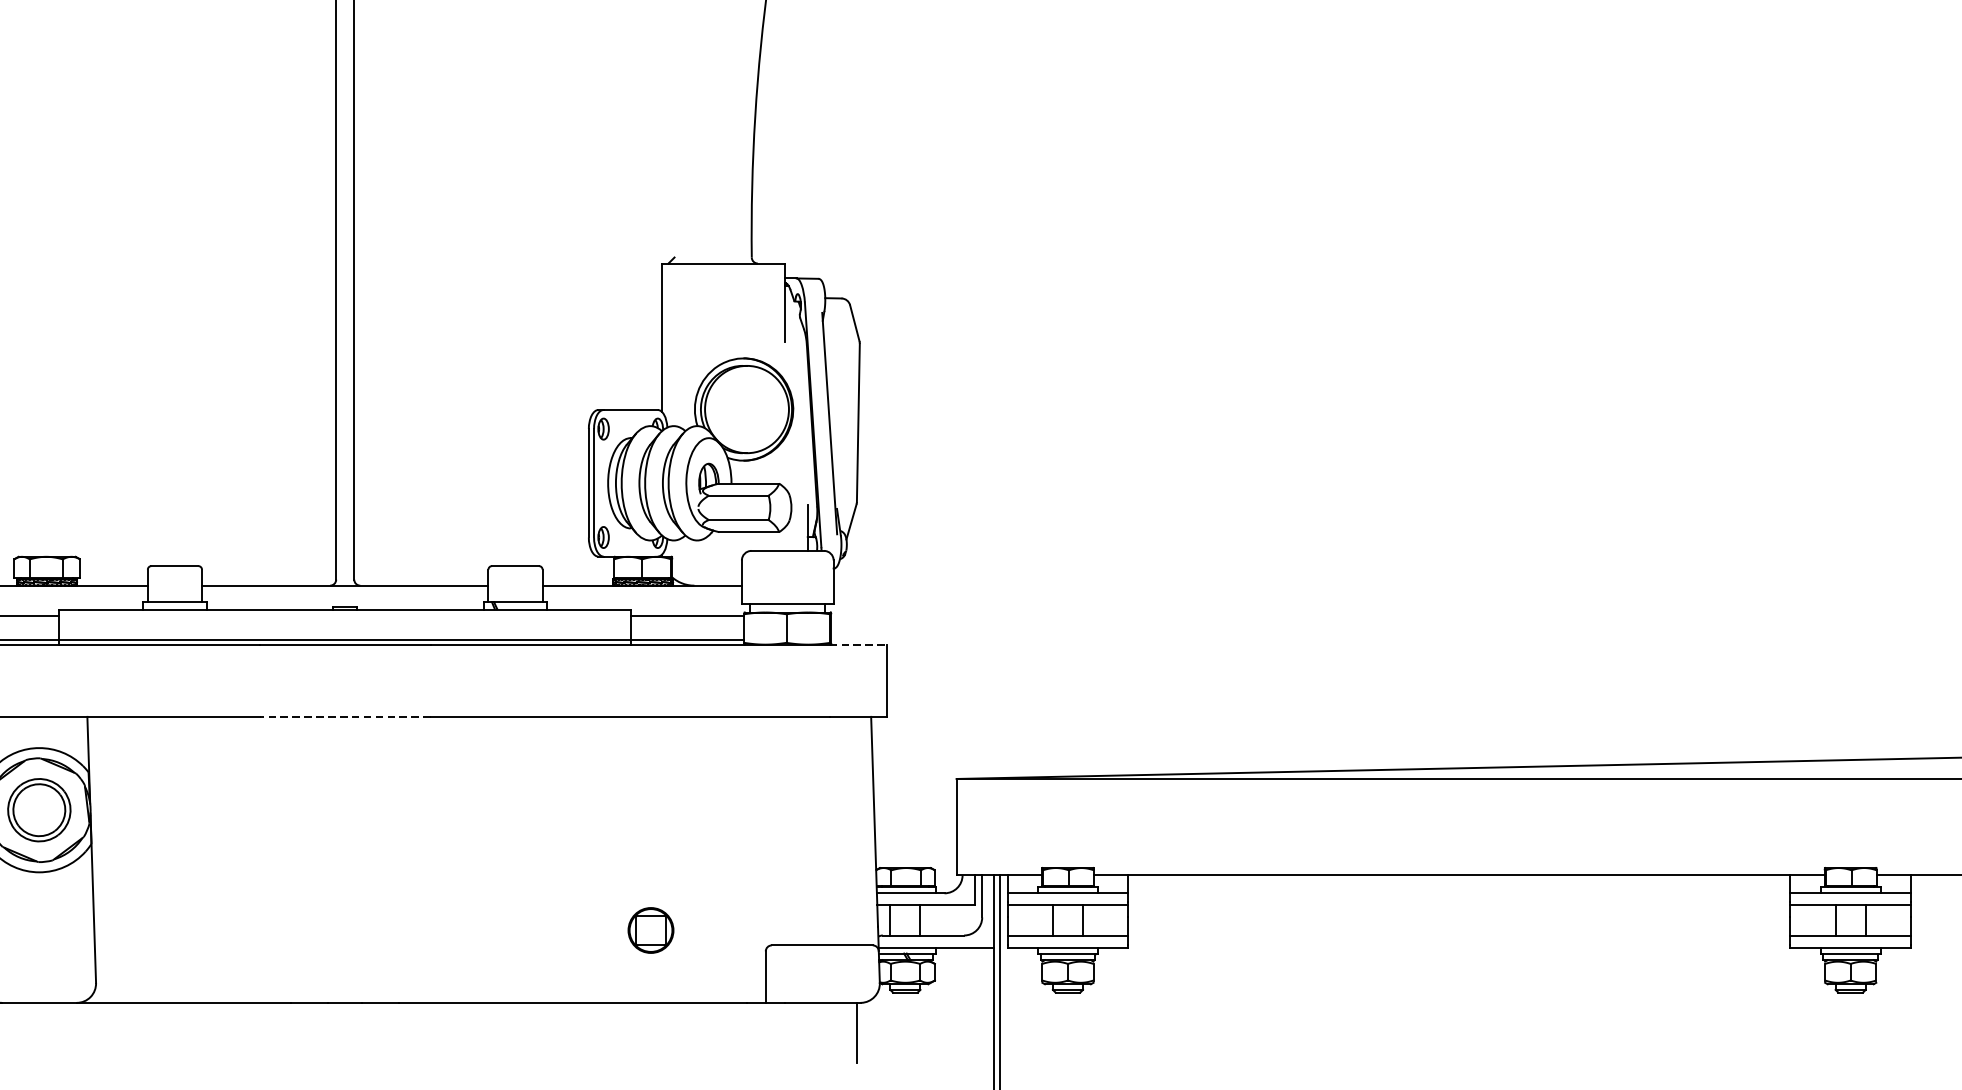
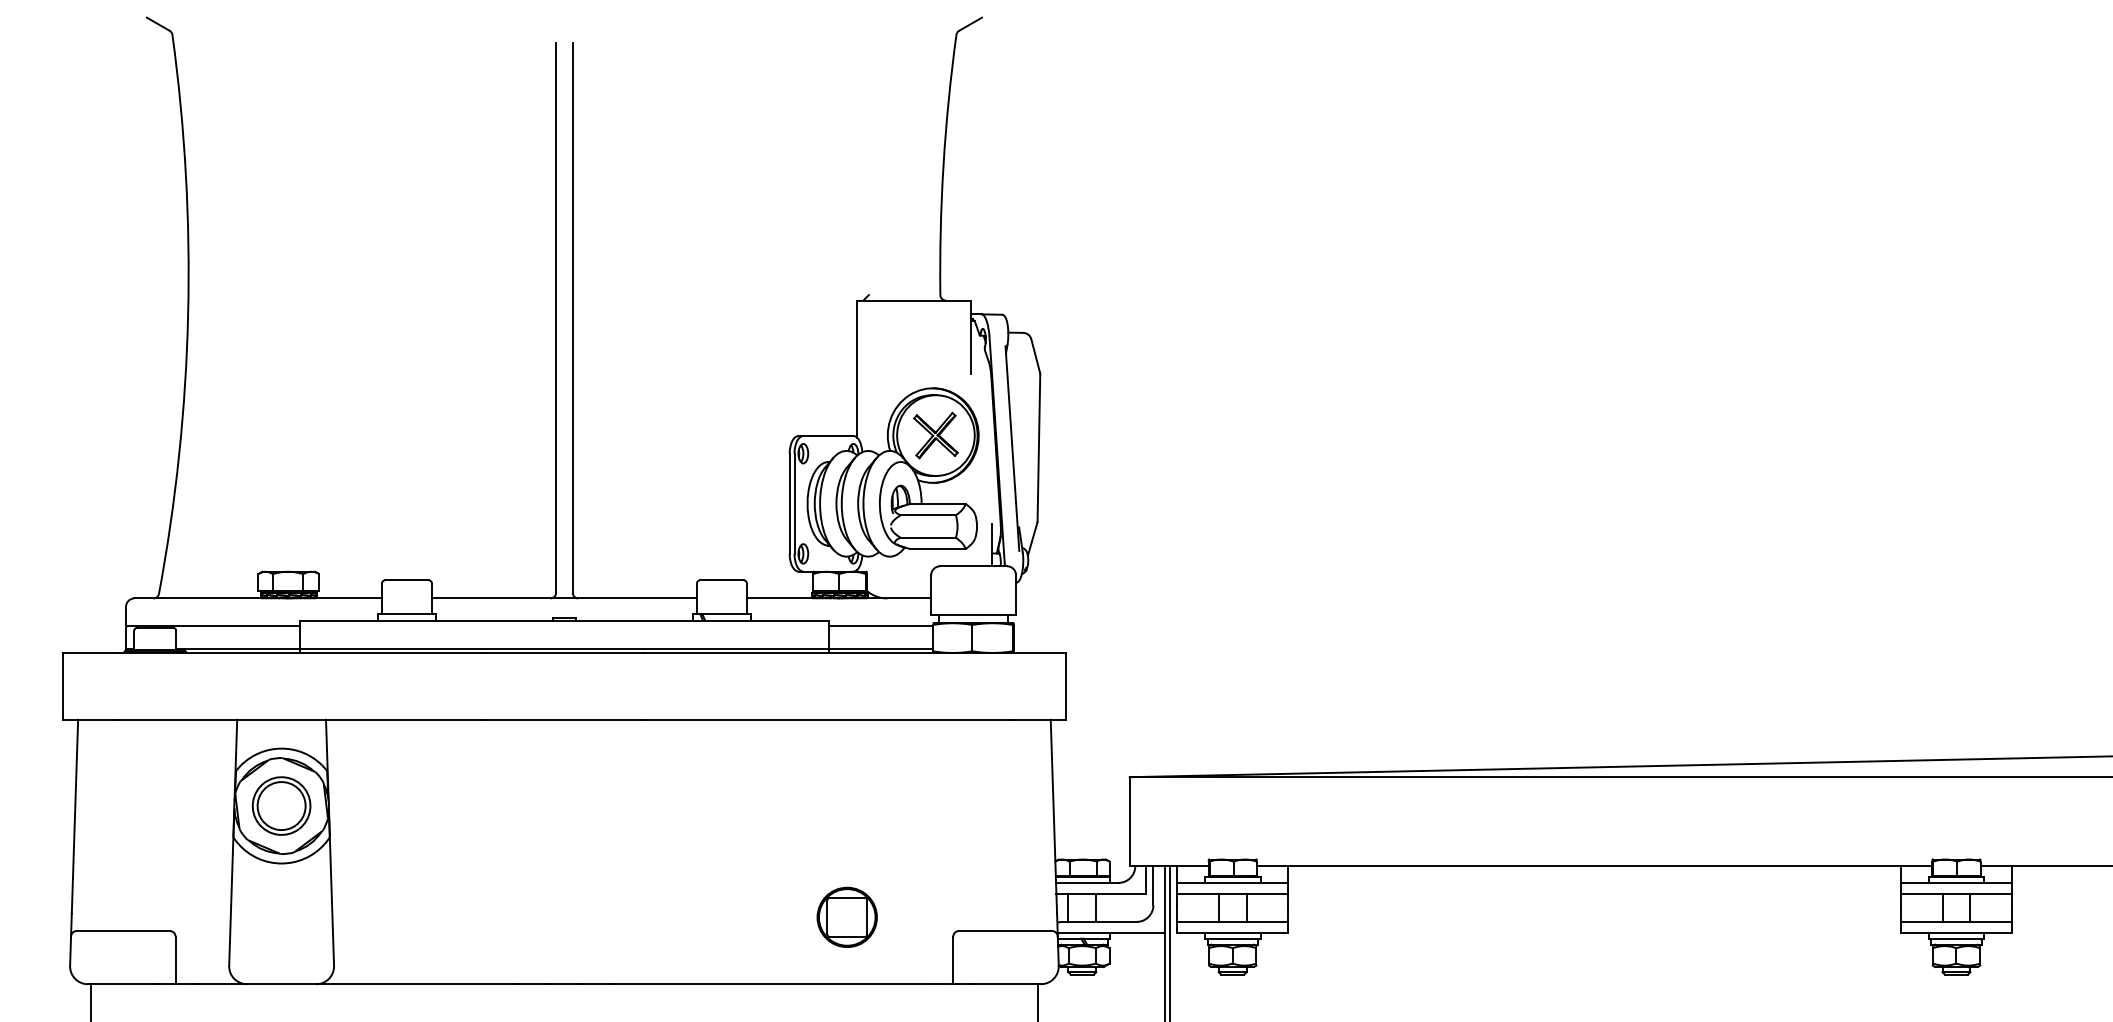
part: (746, 409) -> (935, 435), added
line: (857, 644) -> (1038, 652), dashed -> solid
line: (344, 716) -> (563, 719), dashed -> solid
part: (650, 929) -> (846, 916), size x1.43

